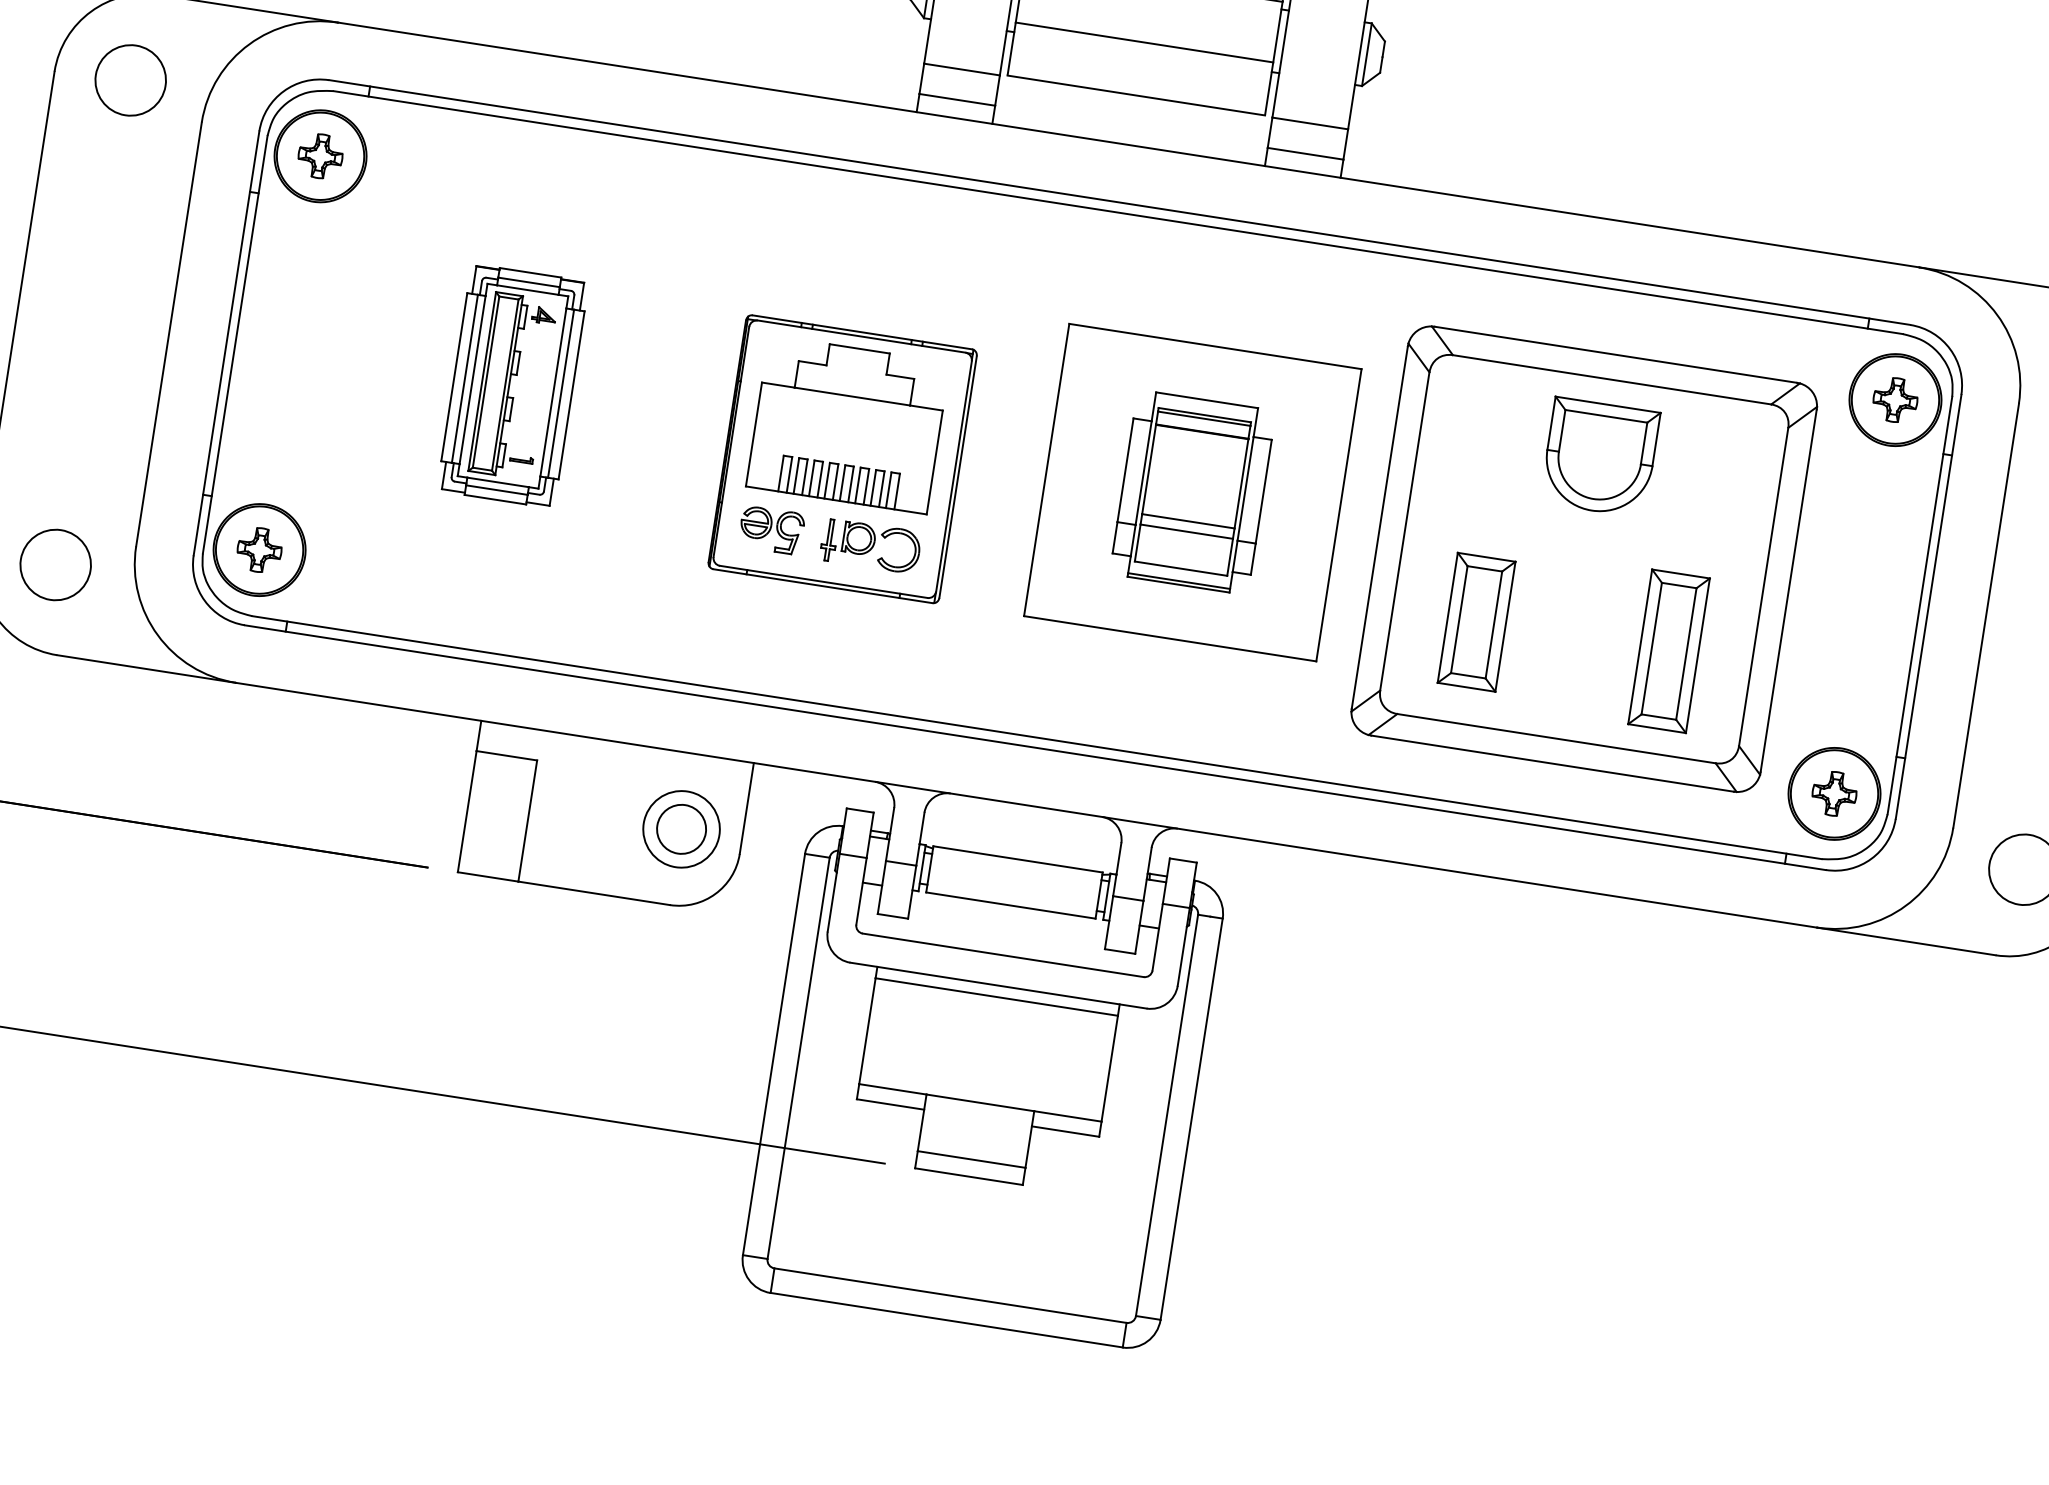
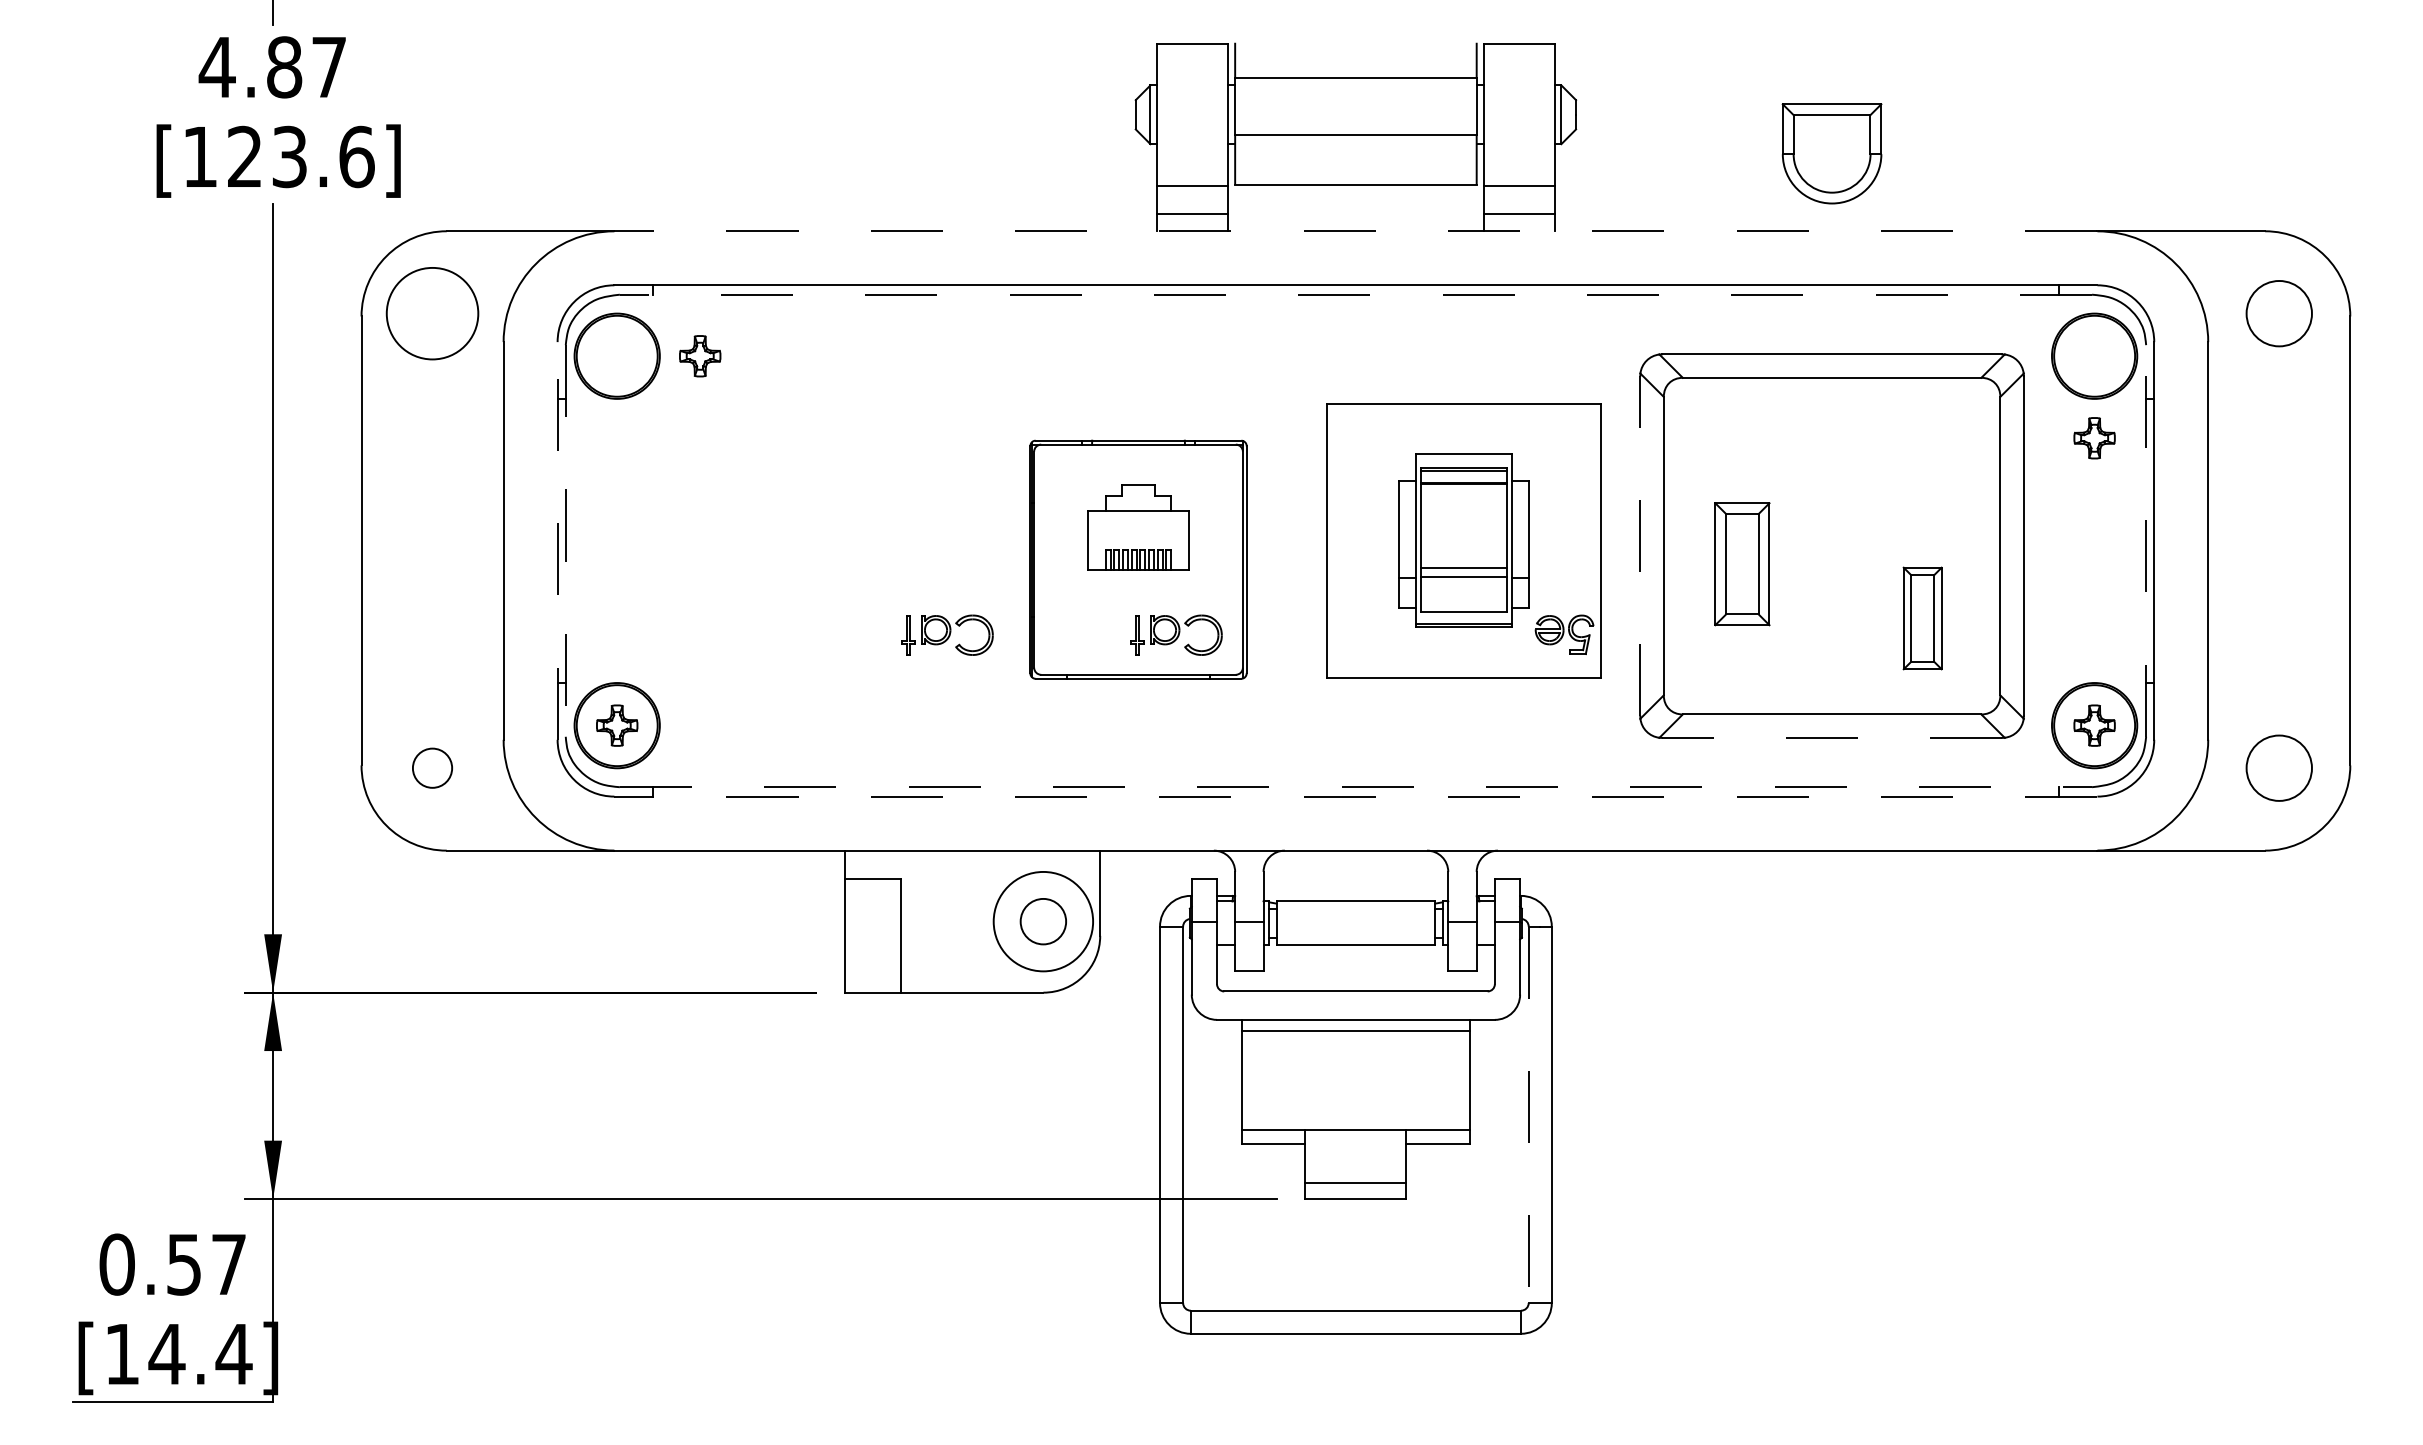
circle: (130, 80) -> (432, 313), size x1.4
line: (1128, 145) -> (1355, 231), solid -> dashed
part: (320, 156) -> (700, 356), moved
line: (1117, 212) -> (1355, 294), solid -> dashed
line: (226, 342) -> (557, 540), solid -> dashed
line: (235, 344) -> (565, 540), solid -> dashed
part: (512, 386) -> (825, 539), removed
part: (1895, 400) -> (2094, 438), moved
part: (848, 423) -> (1138, 526), size x0.6
part: (1599, 457) -> (1831, 153), moved
part: (626, 507) -> (947, 634), added
line: (1380, 526) -> (1640, 545), solid -> dashed
part: (771, 529) -> (1564, 634), moved
circle: (55, 564) -> (432, 767), size x0.6
line: (1920, 605) -> (2146, 540), solid -> dashed
part: (1476, 622) -> (1742, 564), moved
part: (1668, 651) -> (1922, 618), size x0.7
line: (1037, 738) -> (1356, 787), solid -> dashed
line: (1034, 747) -> (1355, 796), solid -> dashed
line: (1552, 763) -> (1831, 737), solid -> dashed
circle: (680, 829) -> (1042, 921), size x1.4
line: (1166, 1116) -> (1528, 1115), solid -> dashed

